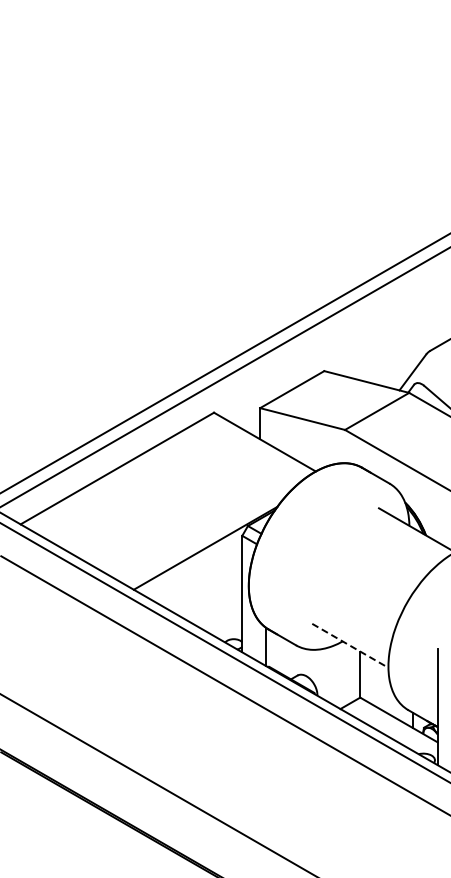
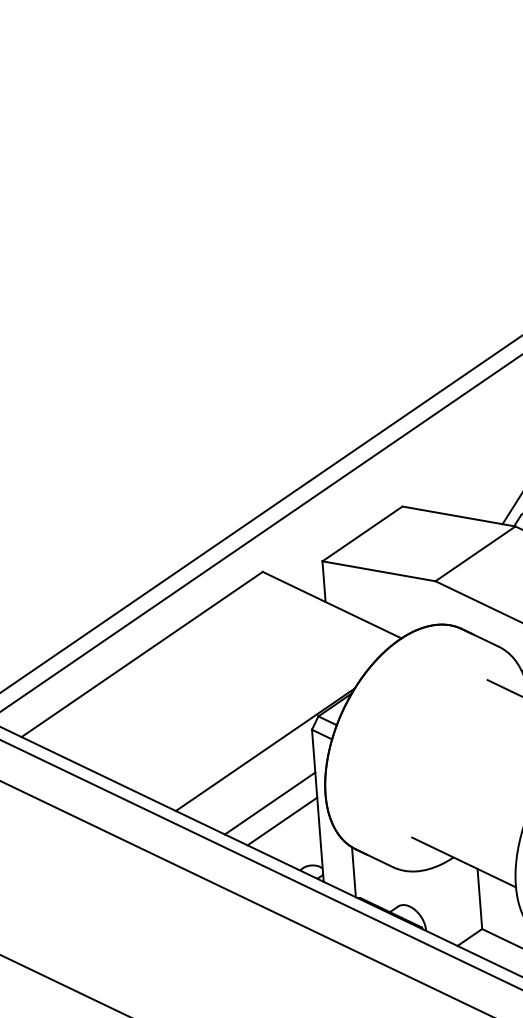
line: (205, 589) -> (269, 803), added
line: (214, 603) -> (282, 820), added
line: (350, 645) -> (464, 861), dashed -> solid

